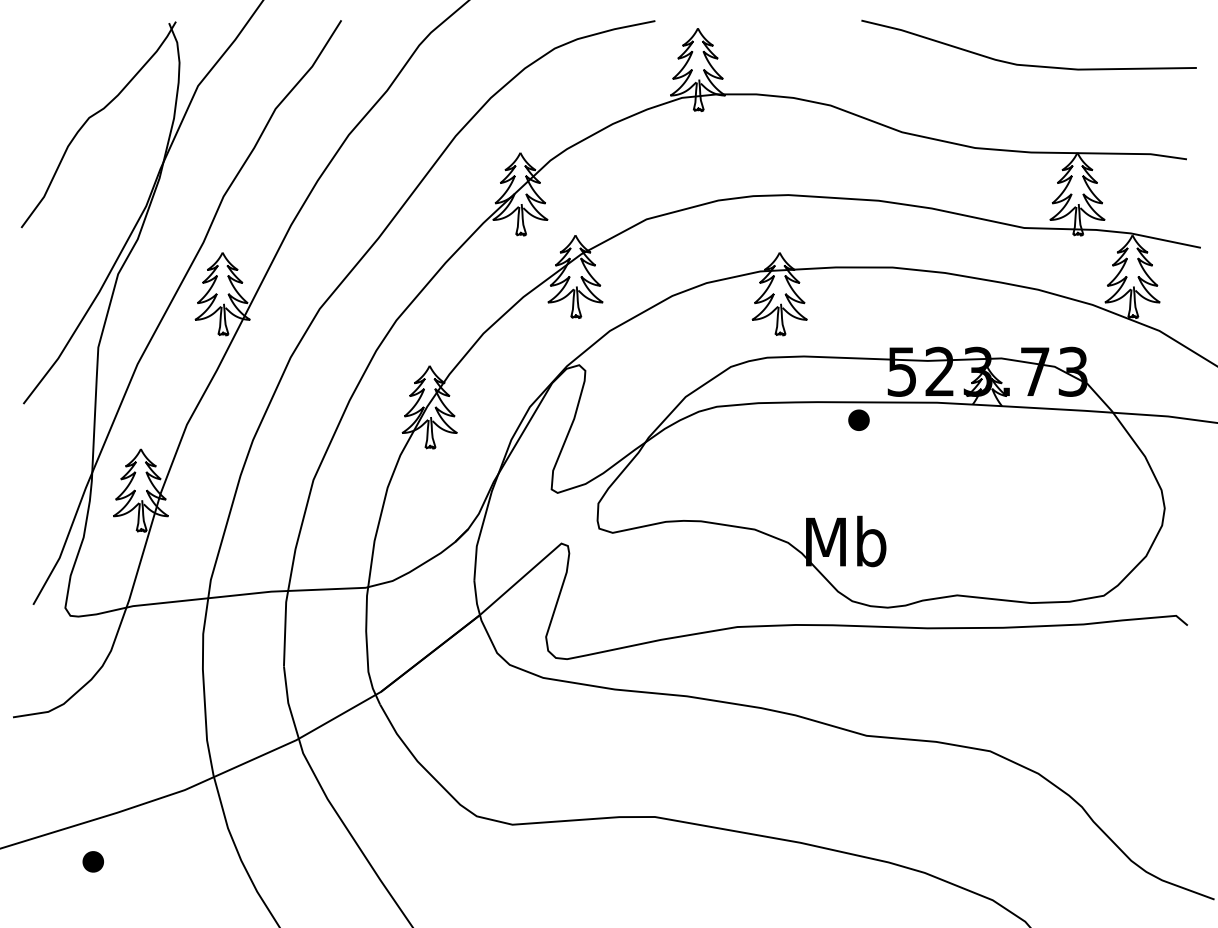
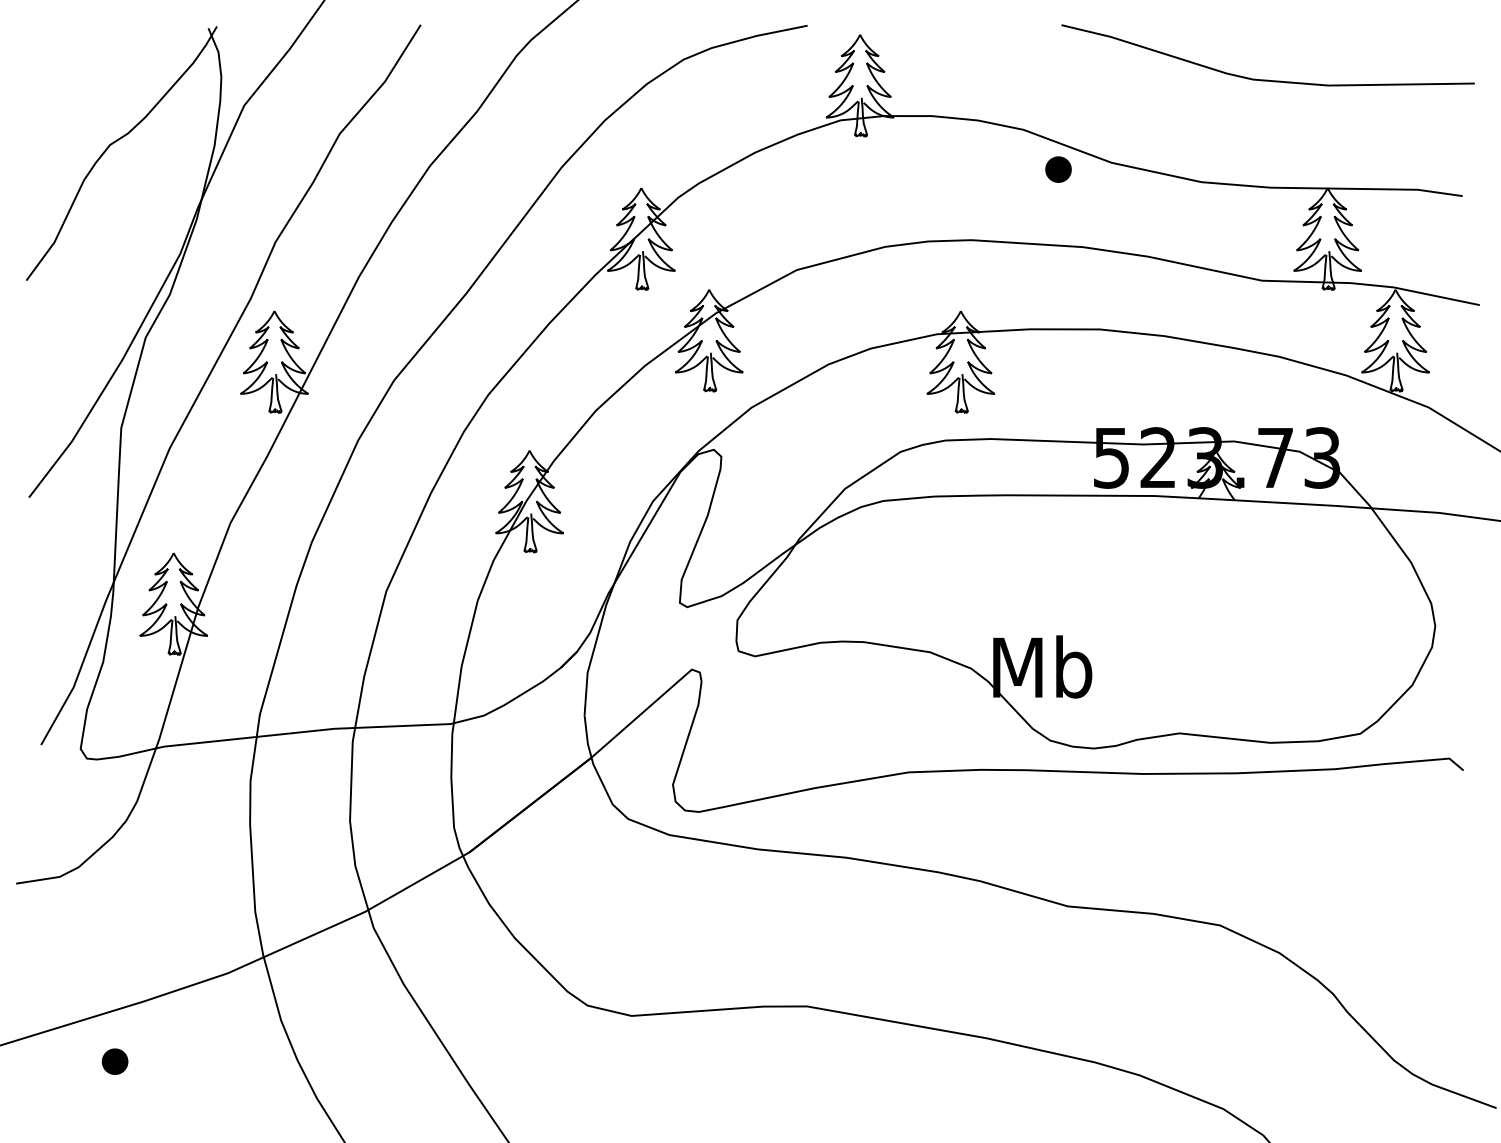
part: (858, 420) -> (1058, 169), moved

